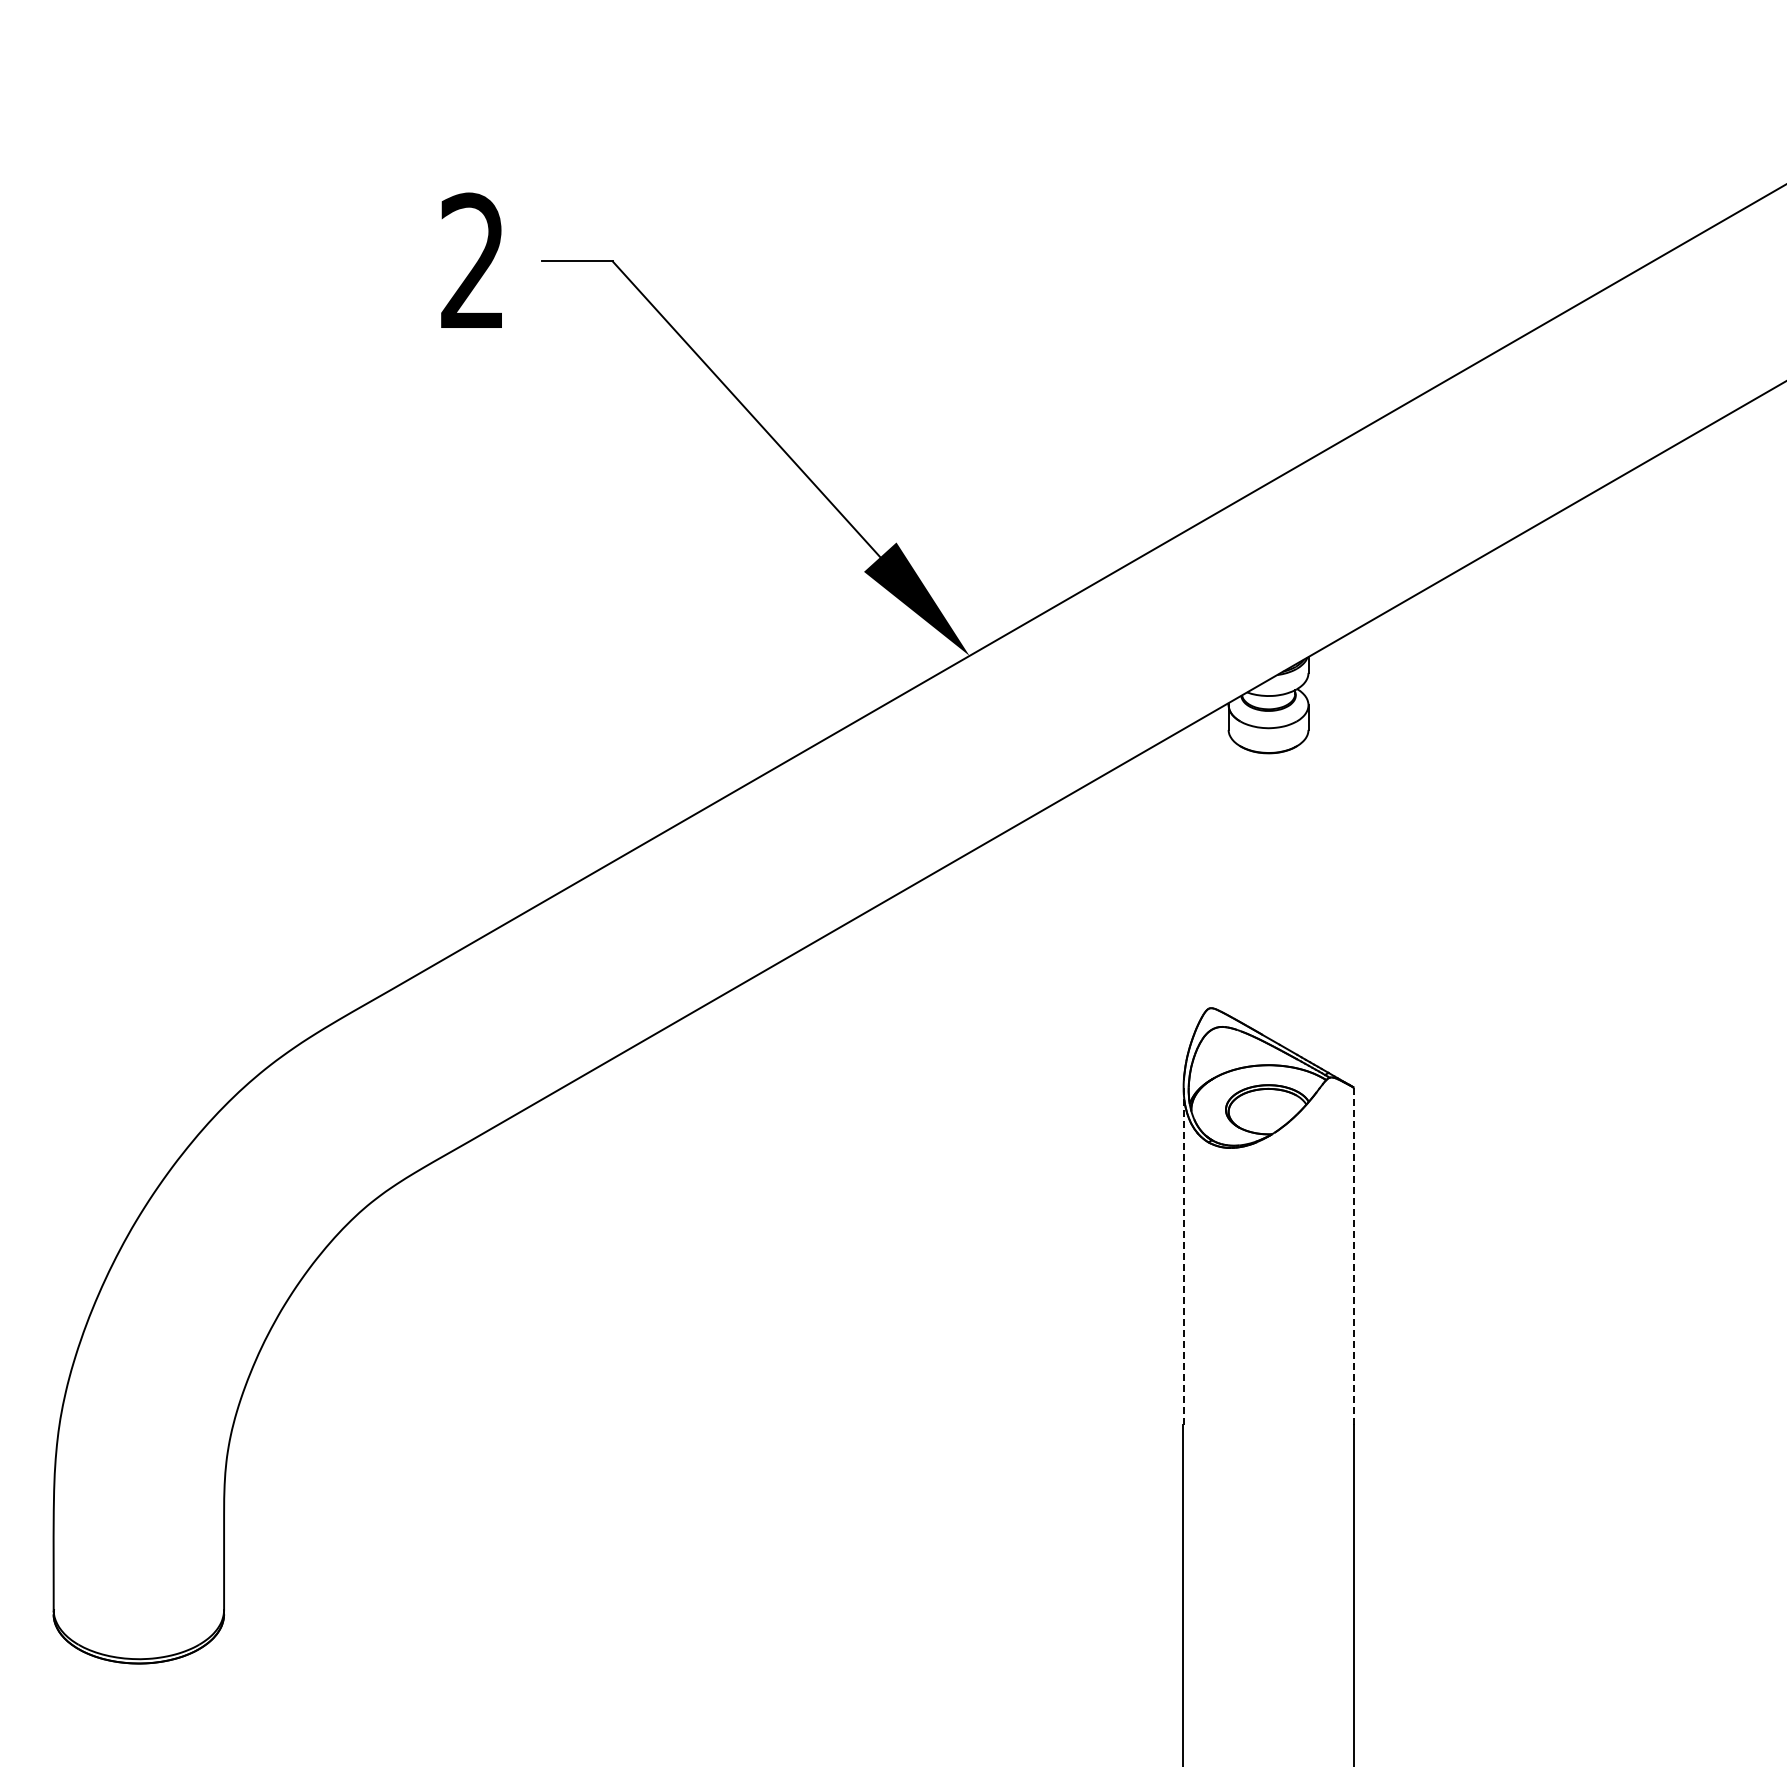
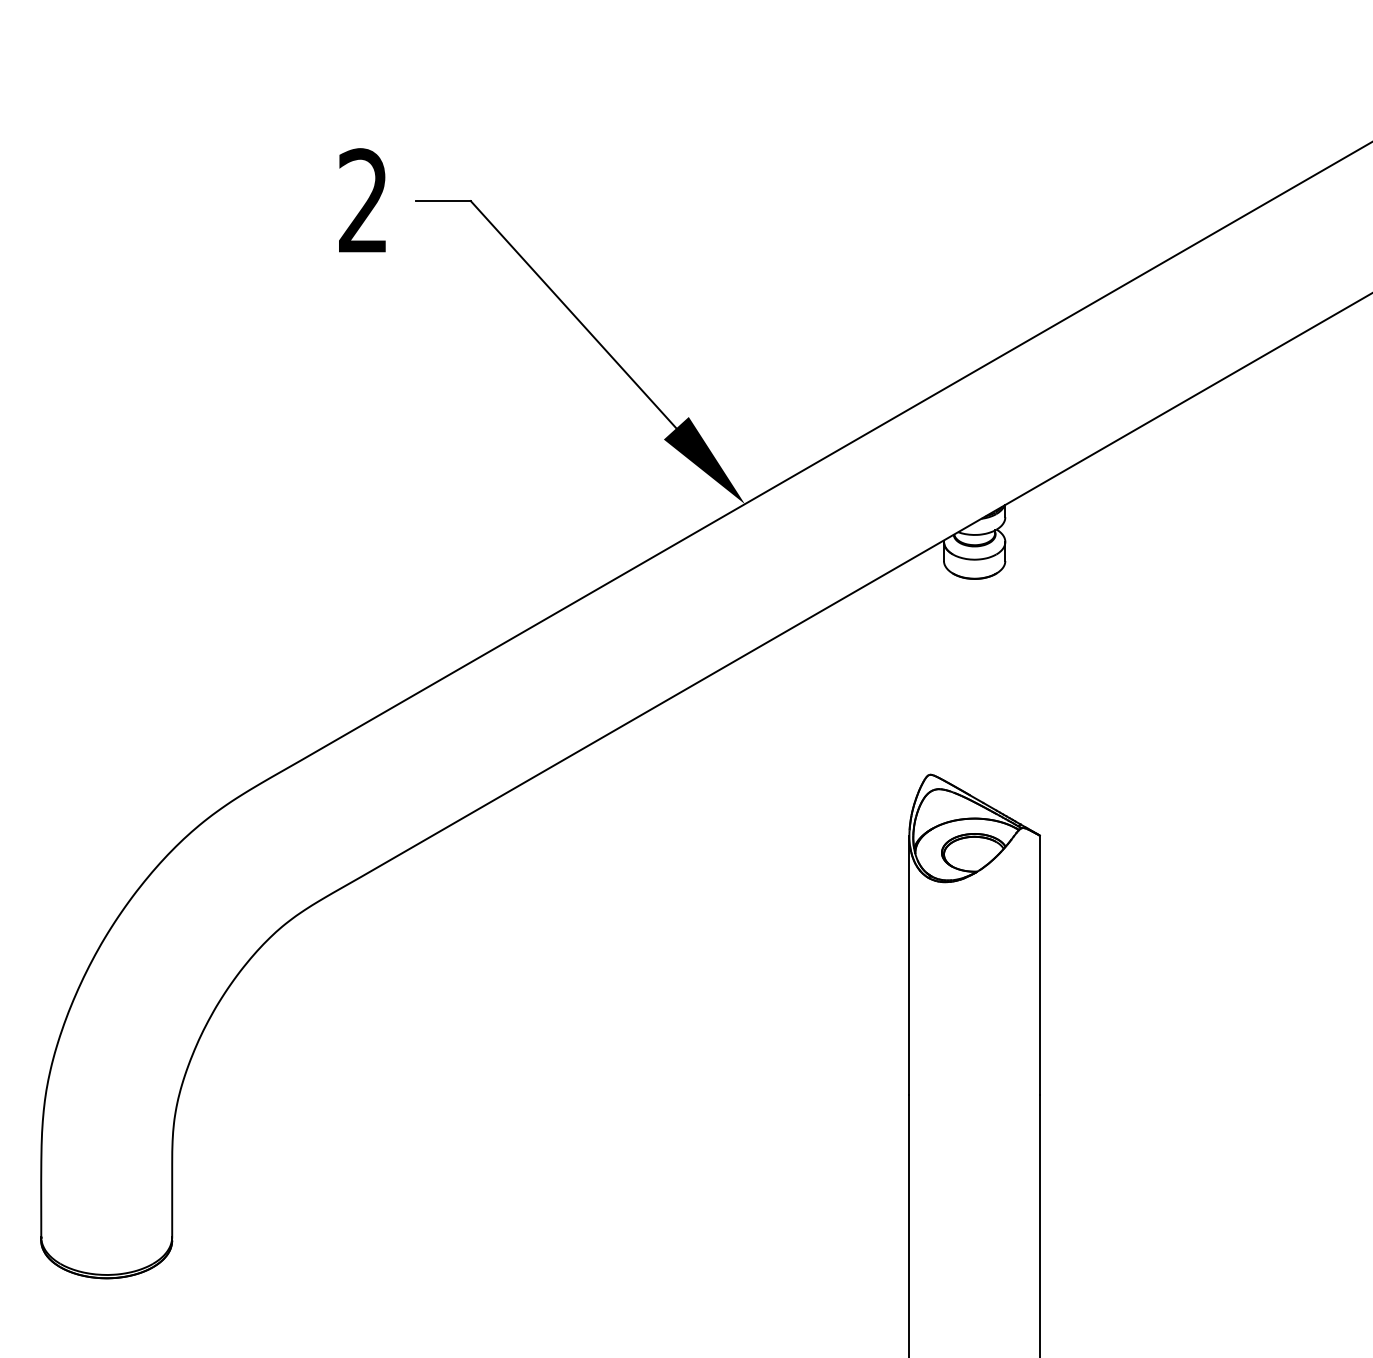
line: (1183, 1256) -> (909, 965), dashed -> solid
line: (1353, 1256) -> (1039, 965), dashed -> solid

